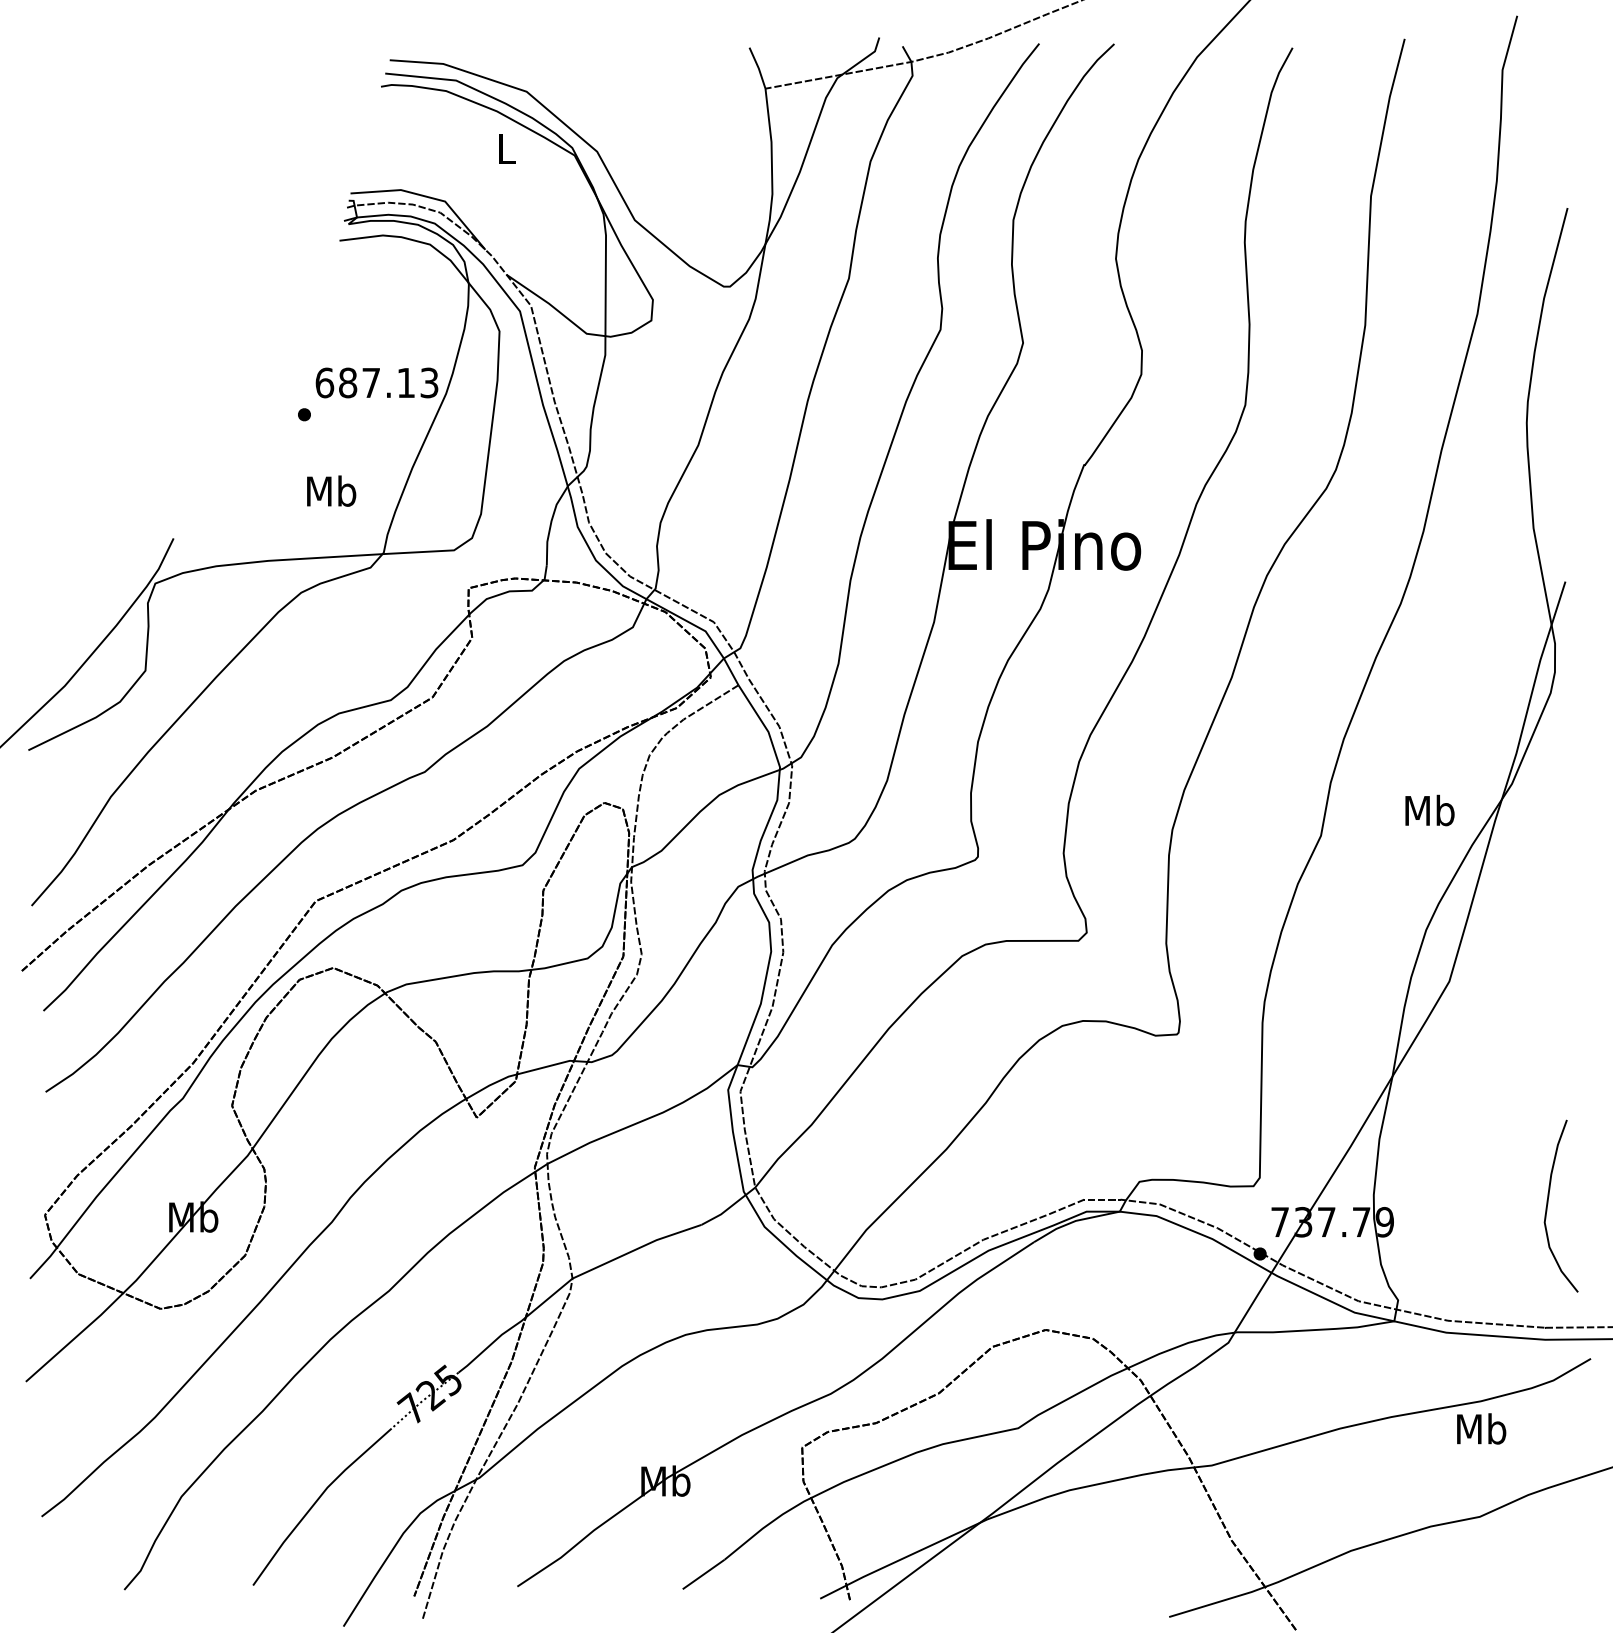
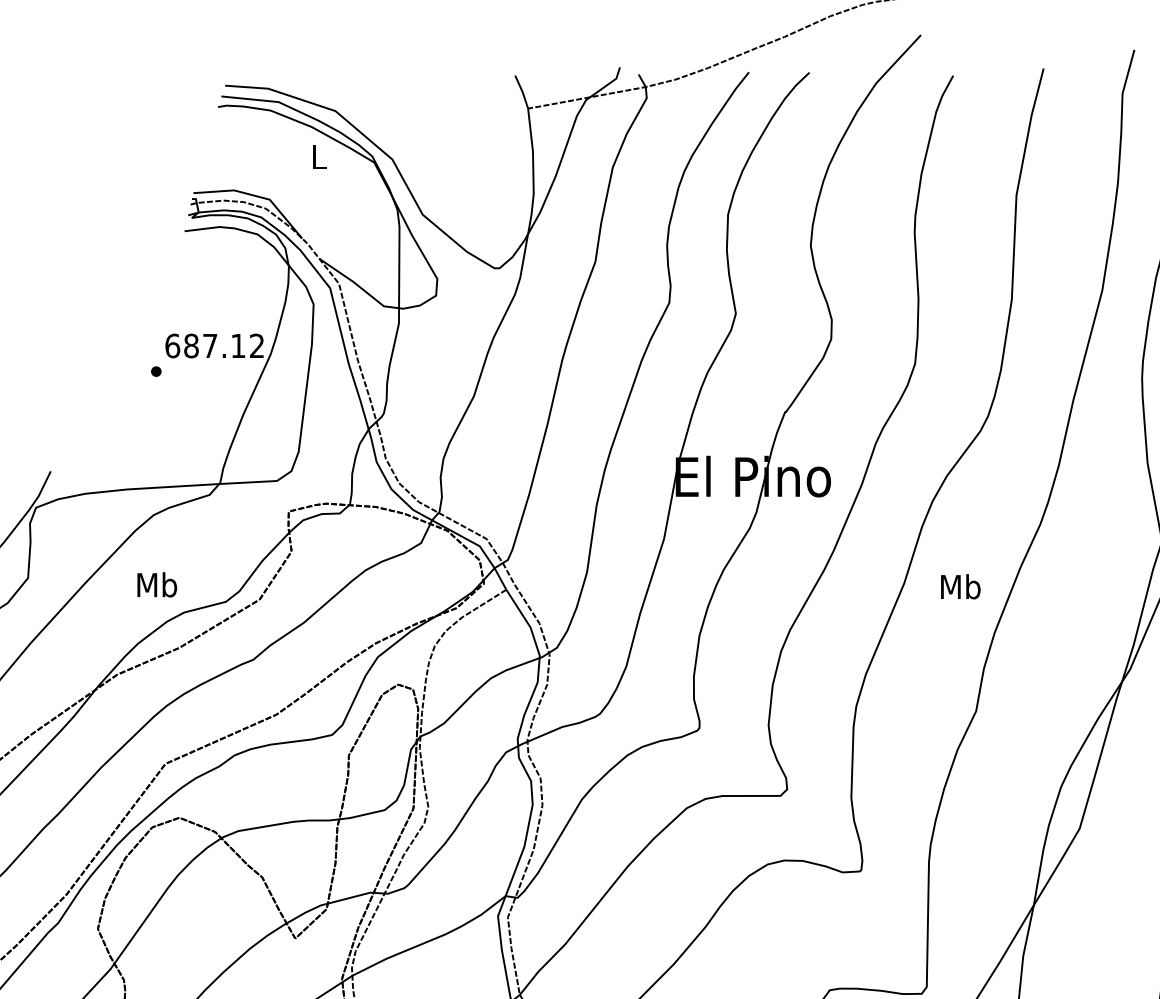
text: (429, 383) -> (257, 346), 687.13 -> 687.12
text: (331, 490) -> (157, 584), moved
text: (1429, 810) -> (960, 586), moved

